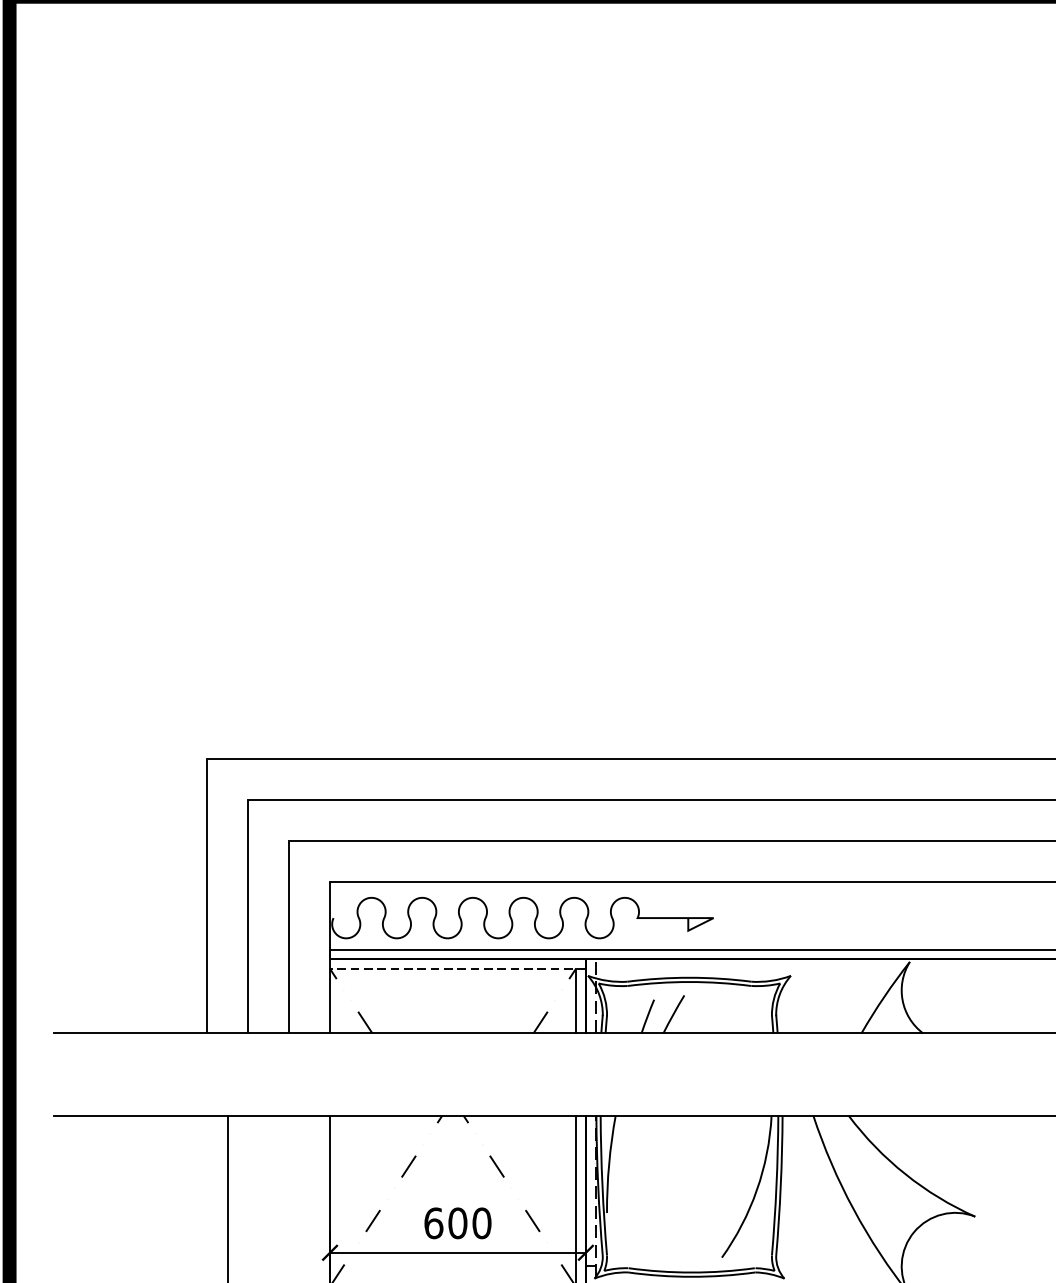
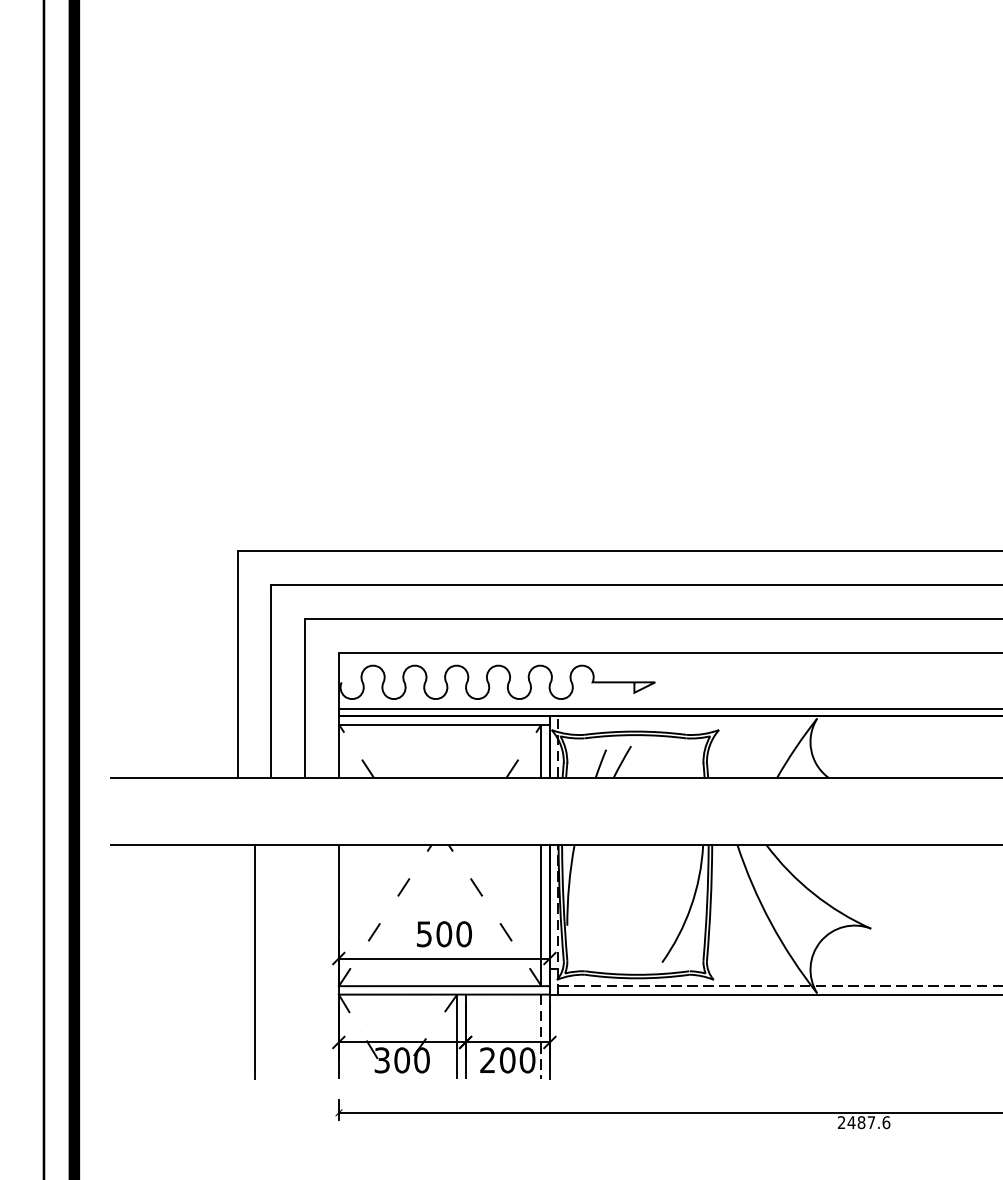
line: (456, 969) -> (443, 724), dashed -> solid
text: (433, 1223) -> (424, 934), 600 -> 500

